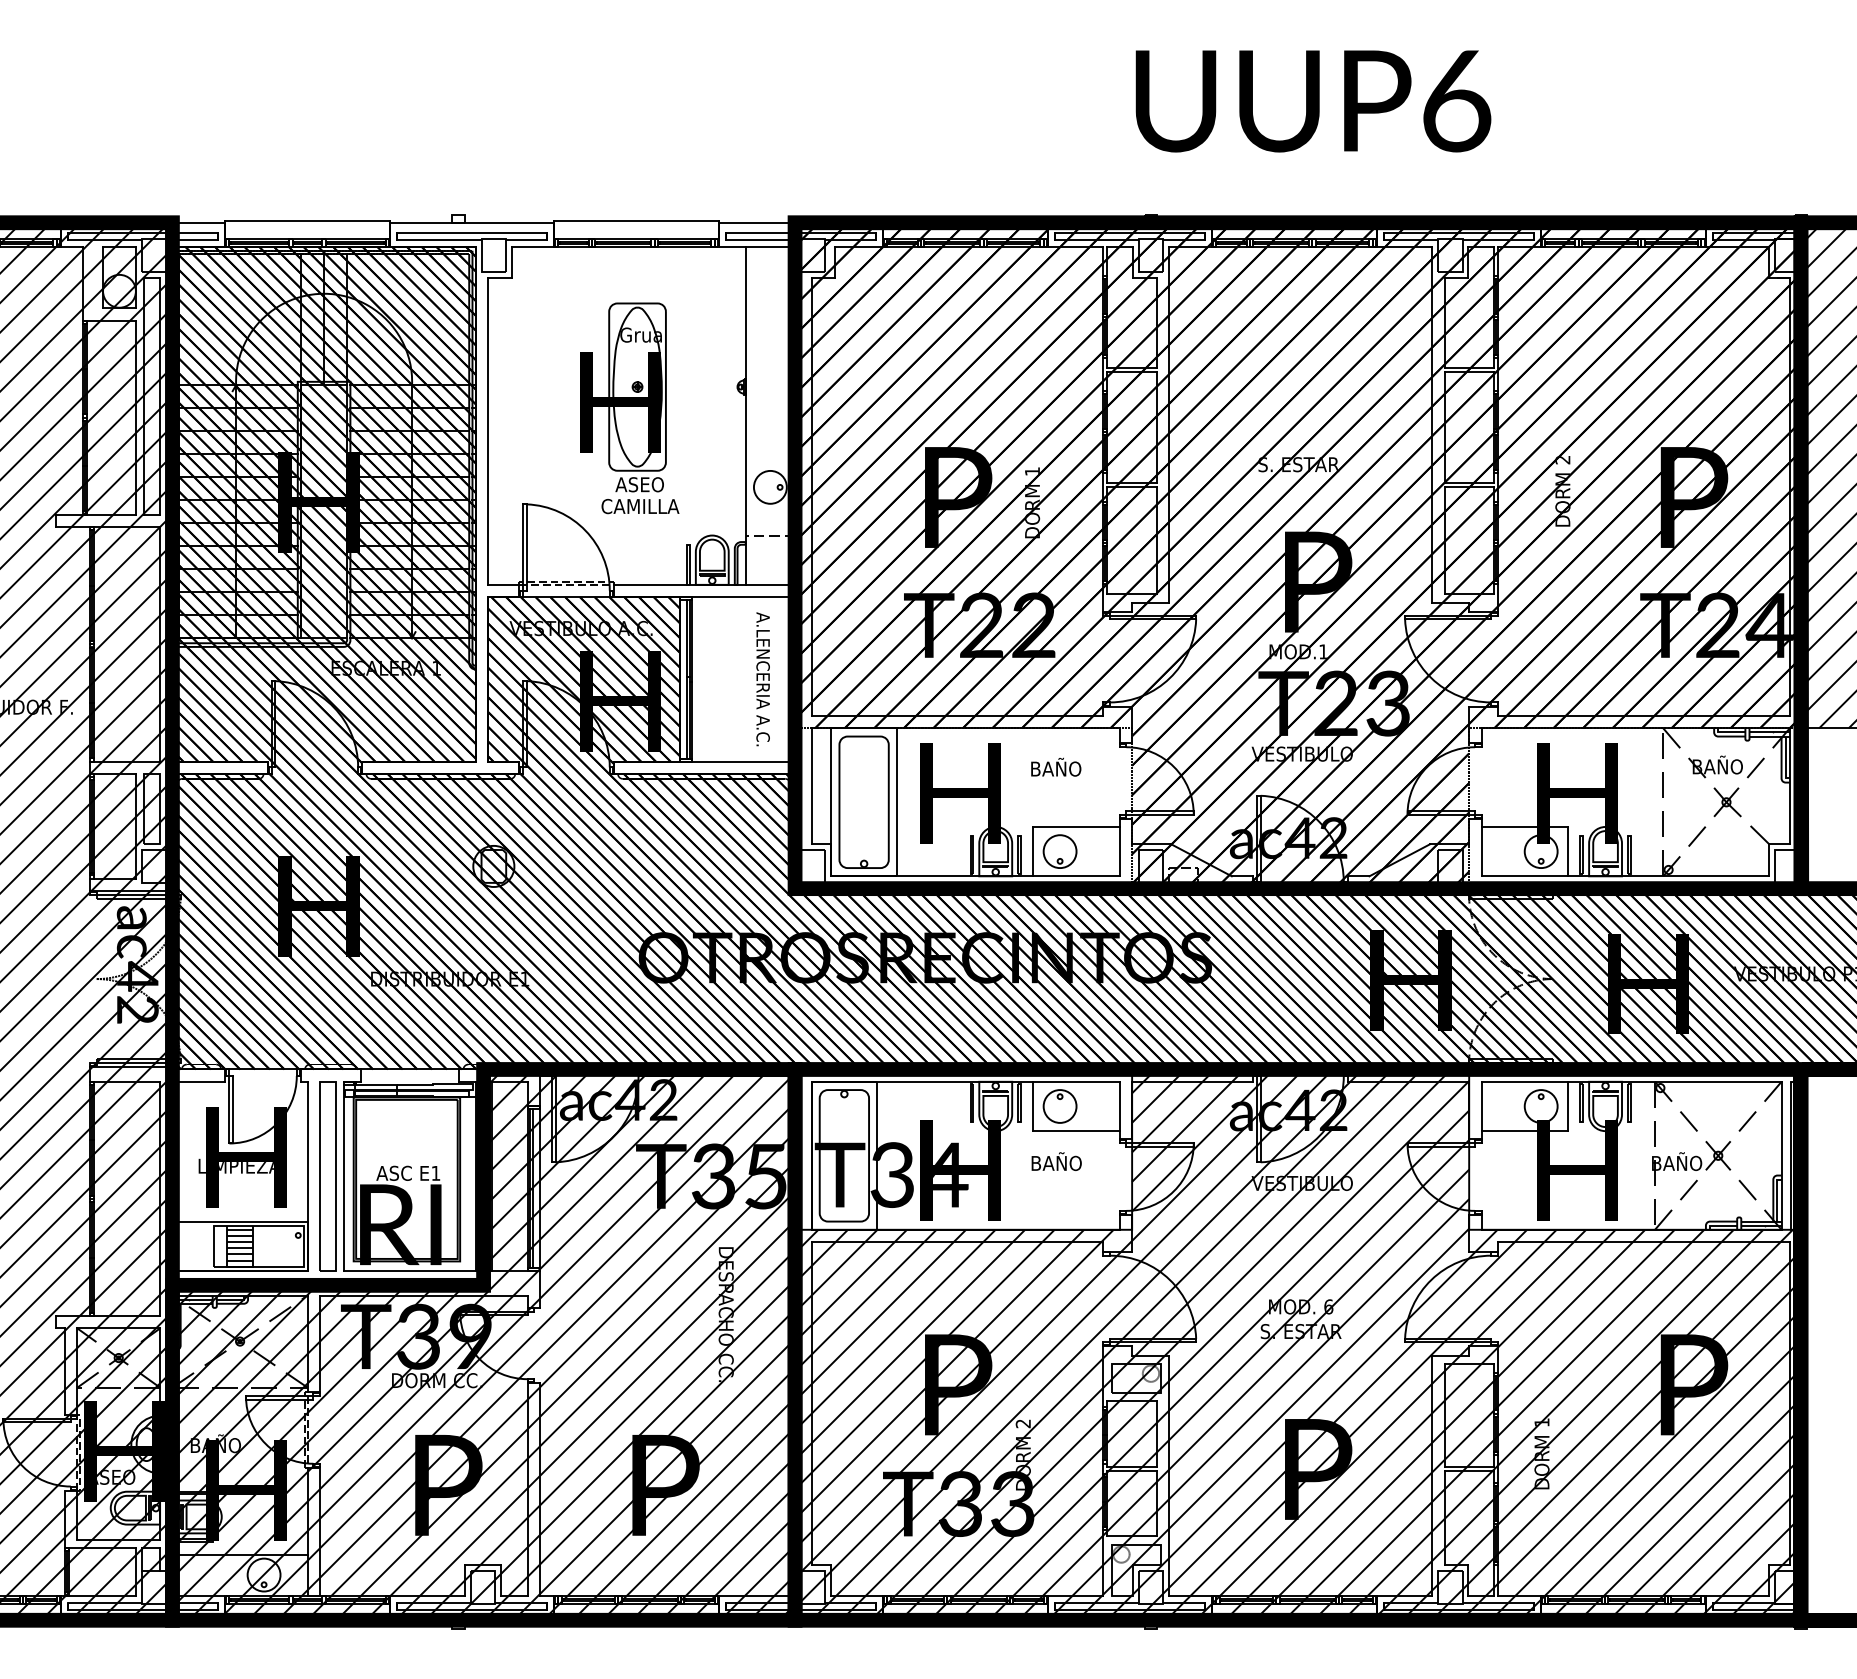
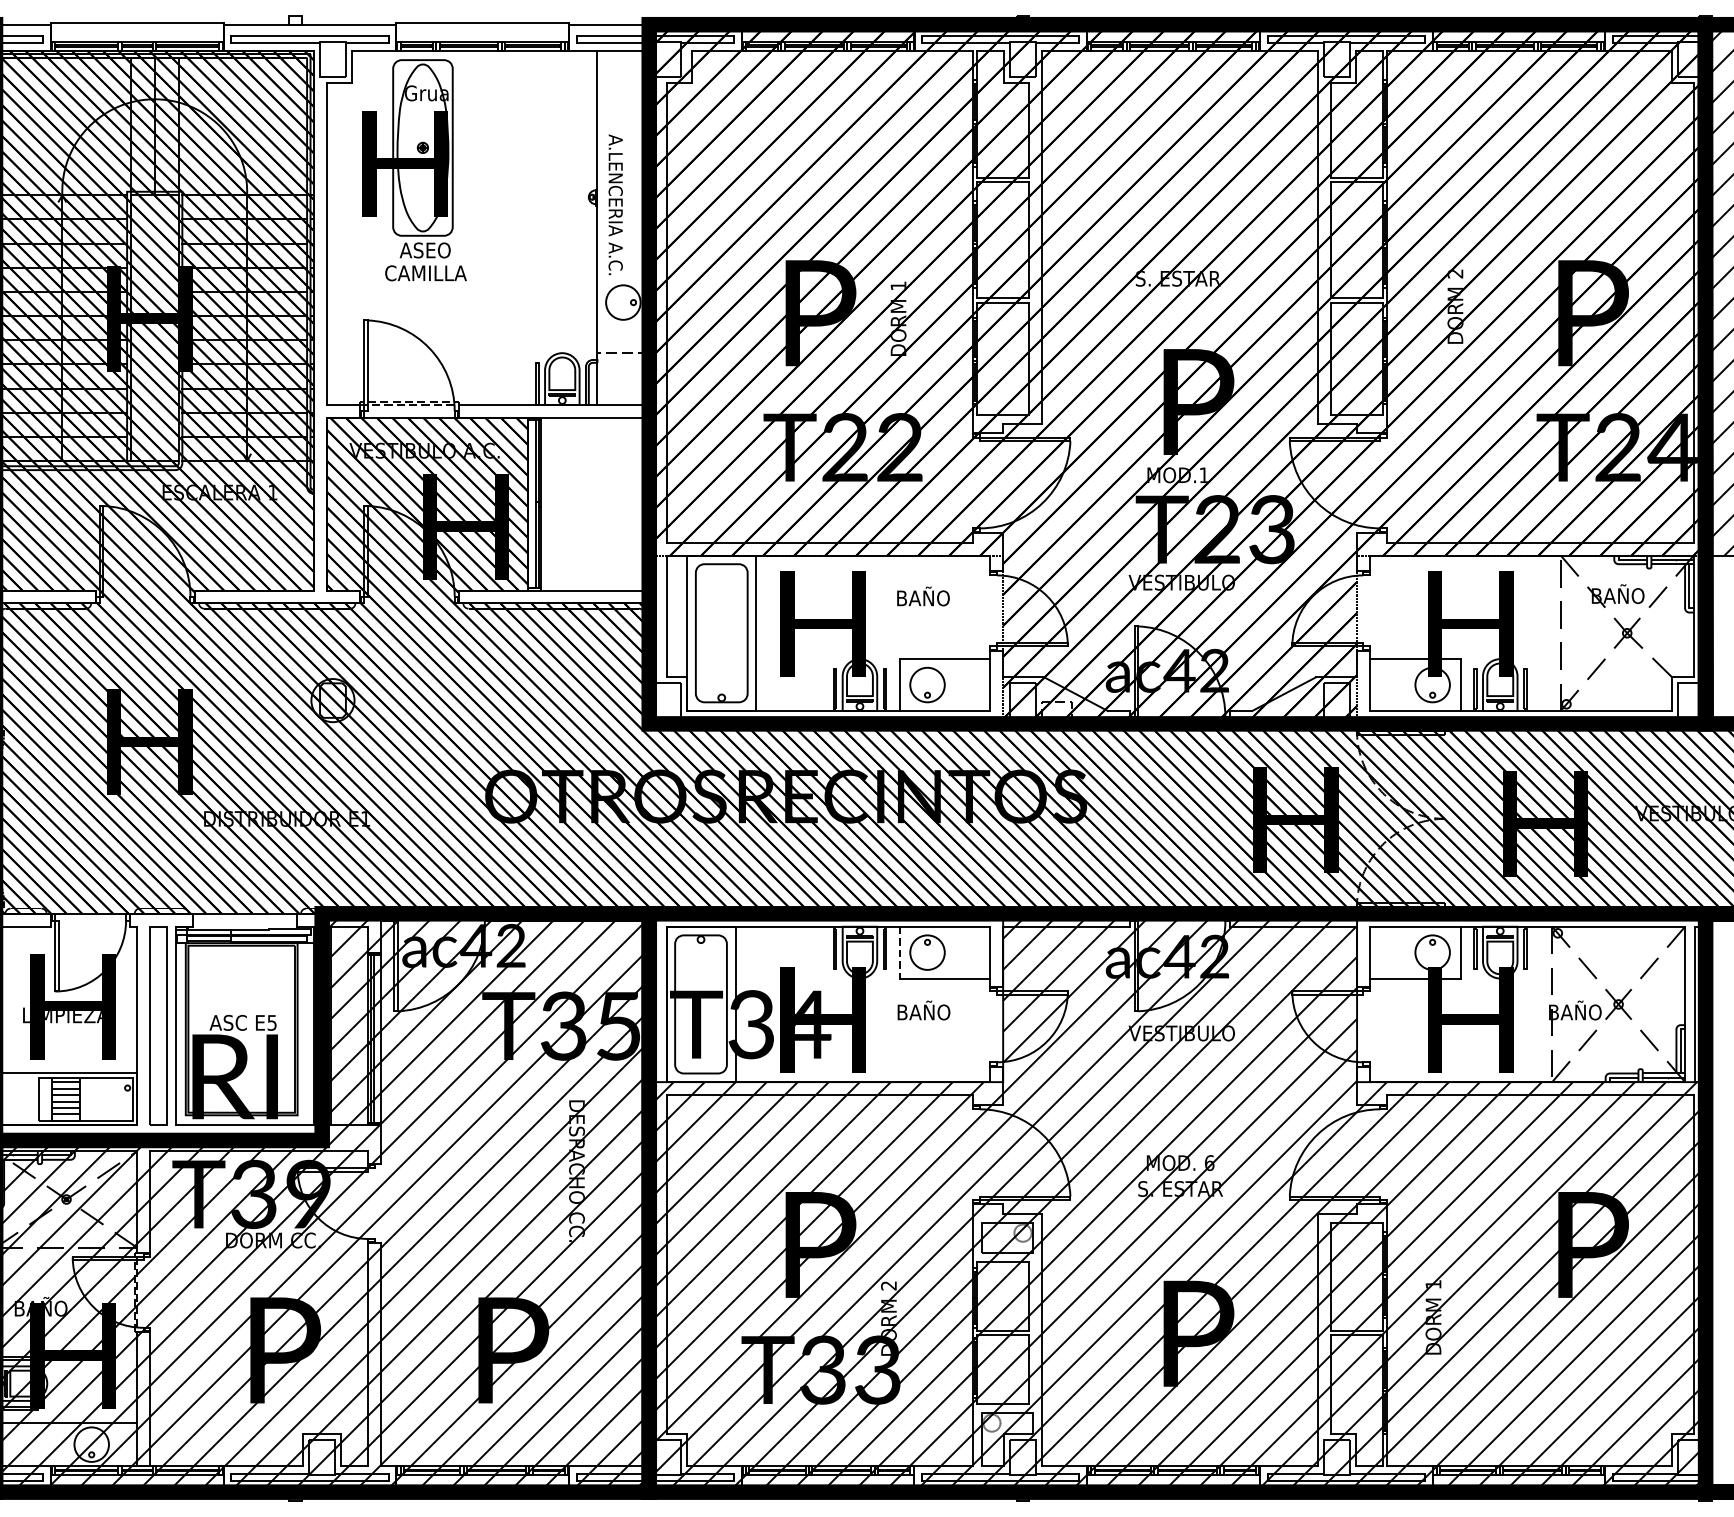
part: (629, 408) -> (414, 170), moved
text: (762, 679) -> (615, 205), moved
line: (1033, 1106) -> (899, 952), solid -> dashed
text: (435, 1173) -> (271, 1023), E1 -> E5

